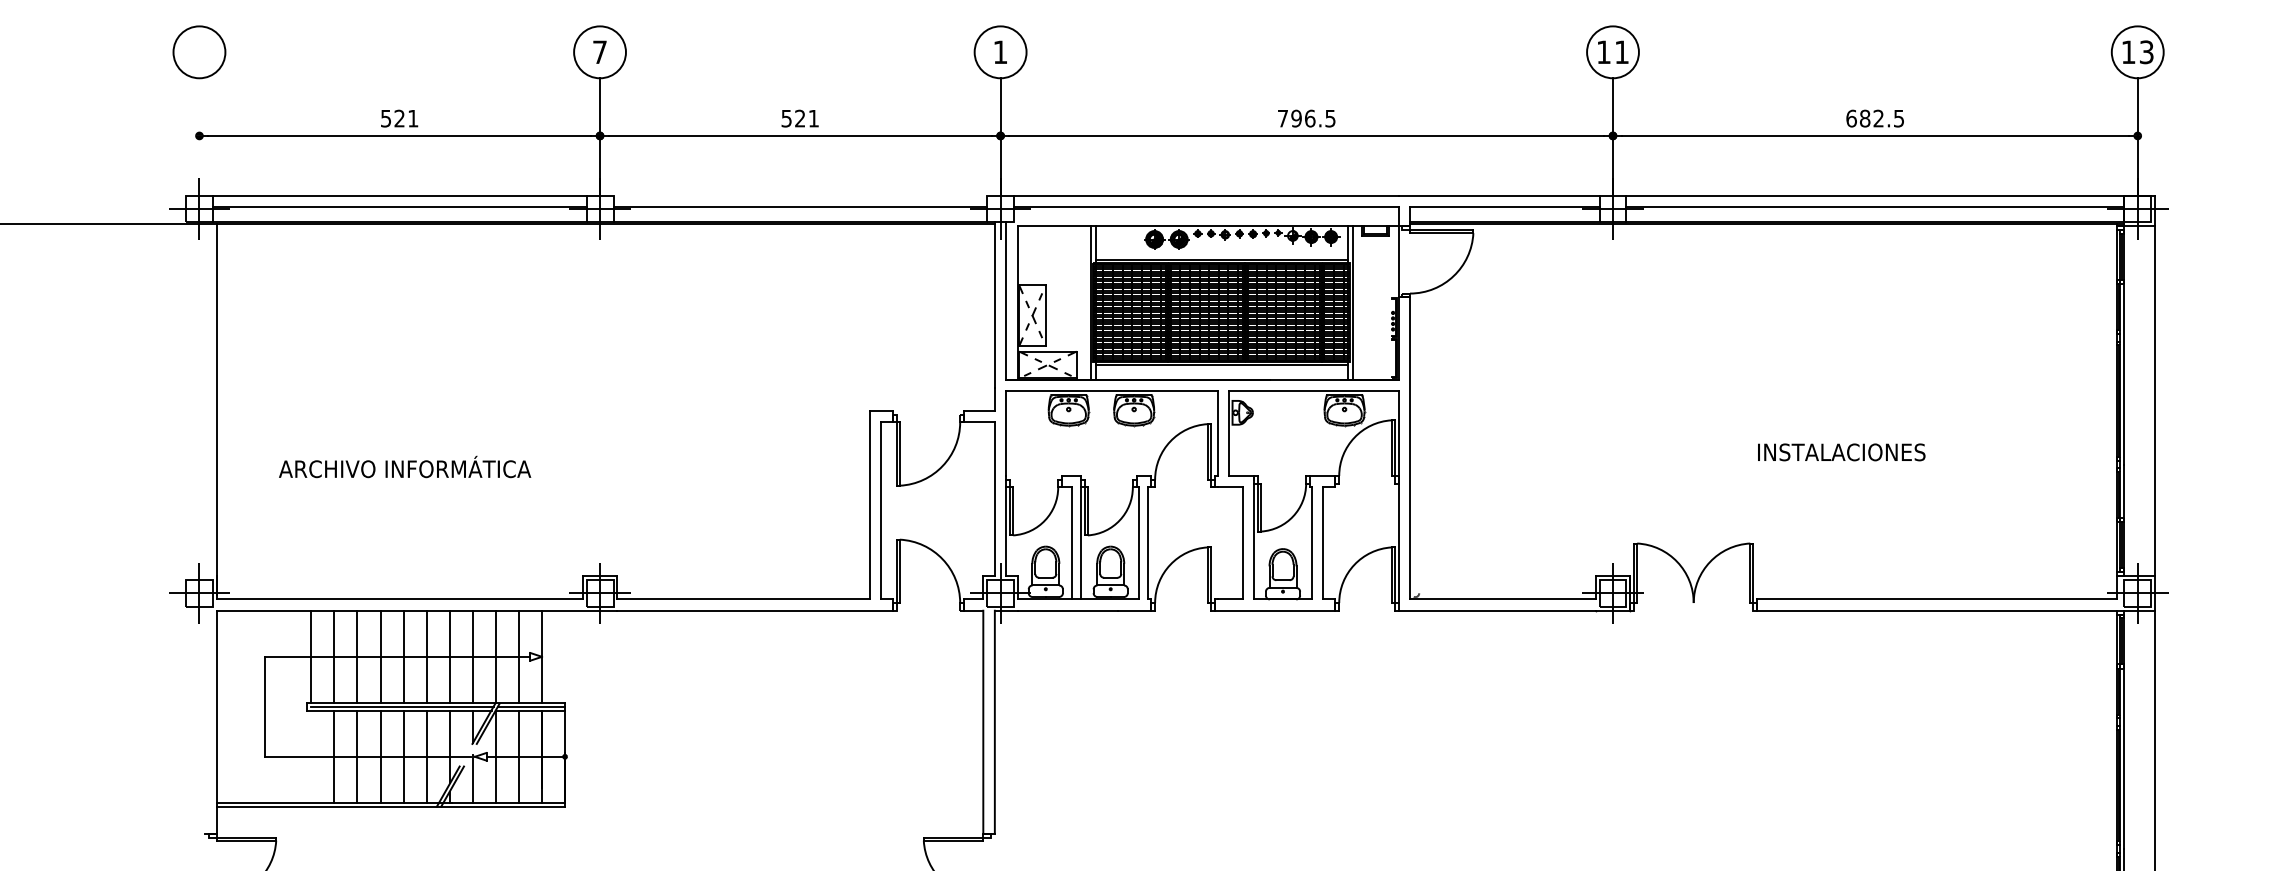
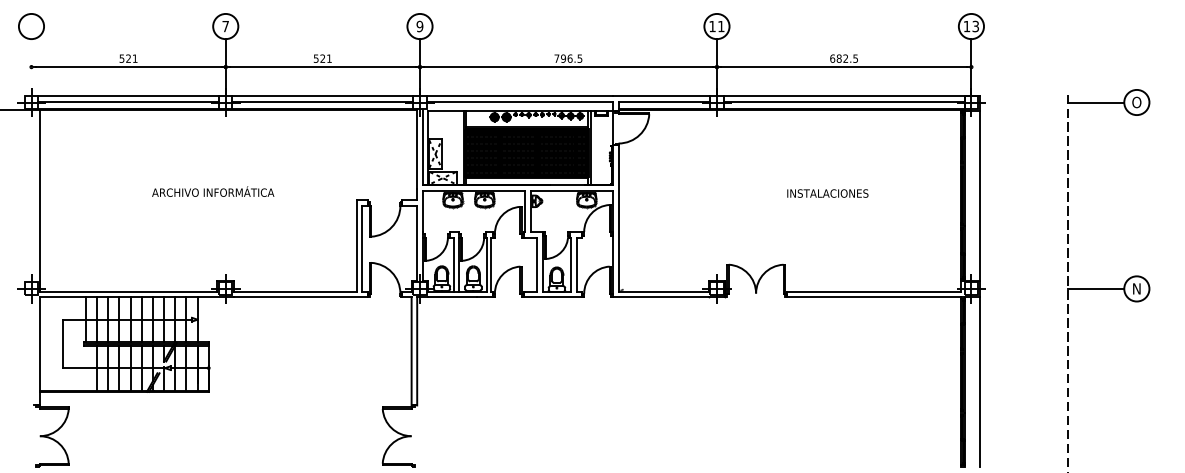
text: (999, 52) -> (419, 26), 1 -> 9
line: (799, 196) -> (322, 96), added
text: (1840, 452) -> (827, 193), moved
text: (405, 466) -> (213, 191), moved

